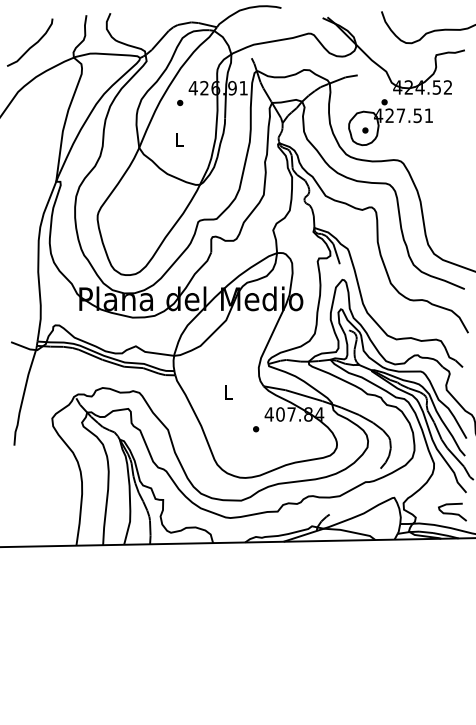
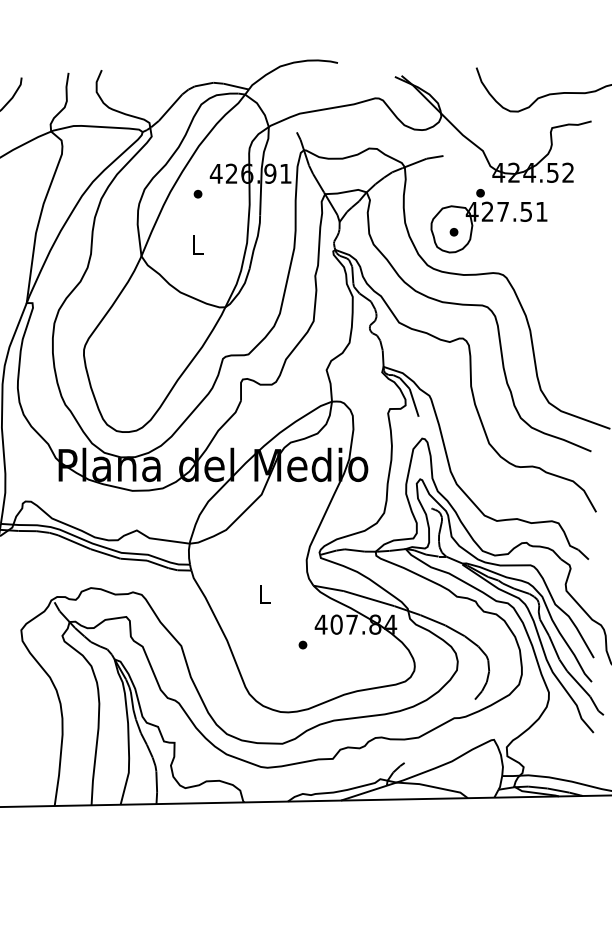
curve: (451, 512) -> (573, 760), removed

